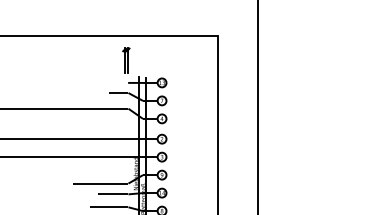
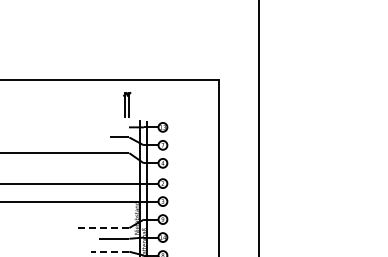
line: (100, 184) -> (101, 228), solid -> dashed
line: (108, 207) -> (109, 251), solid -> dashed

